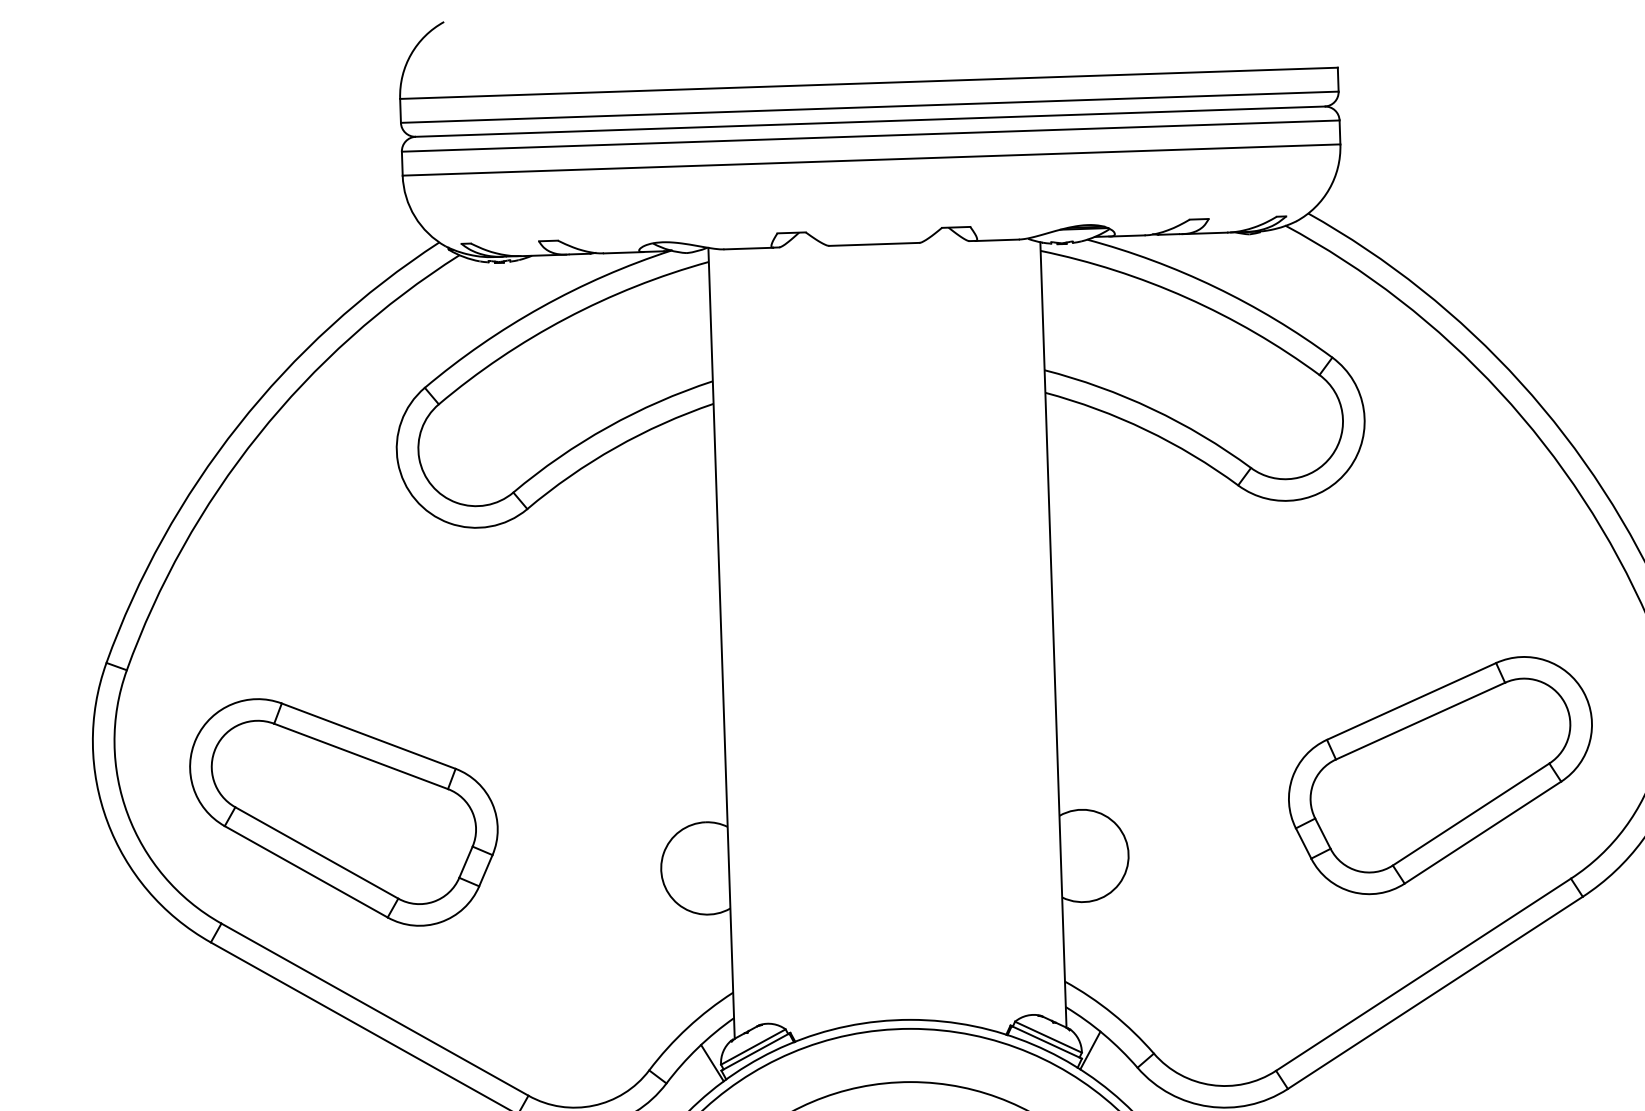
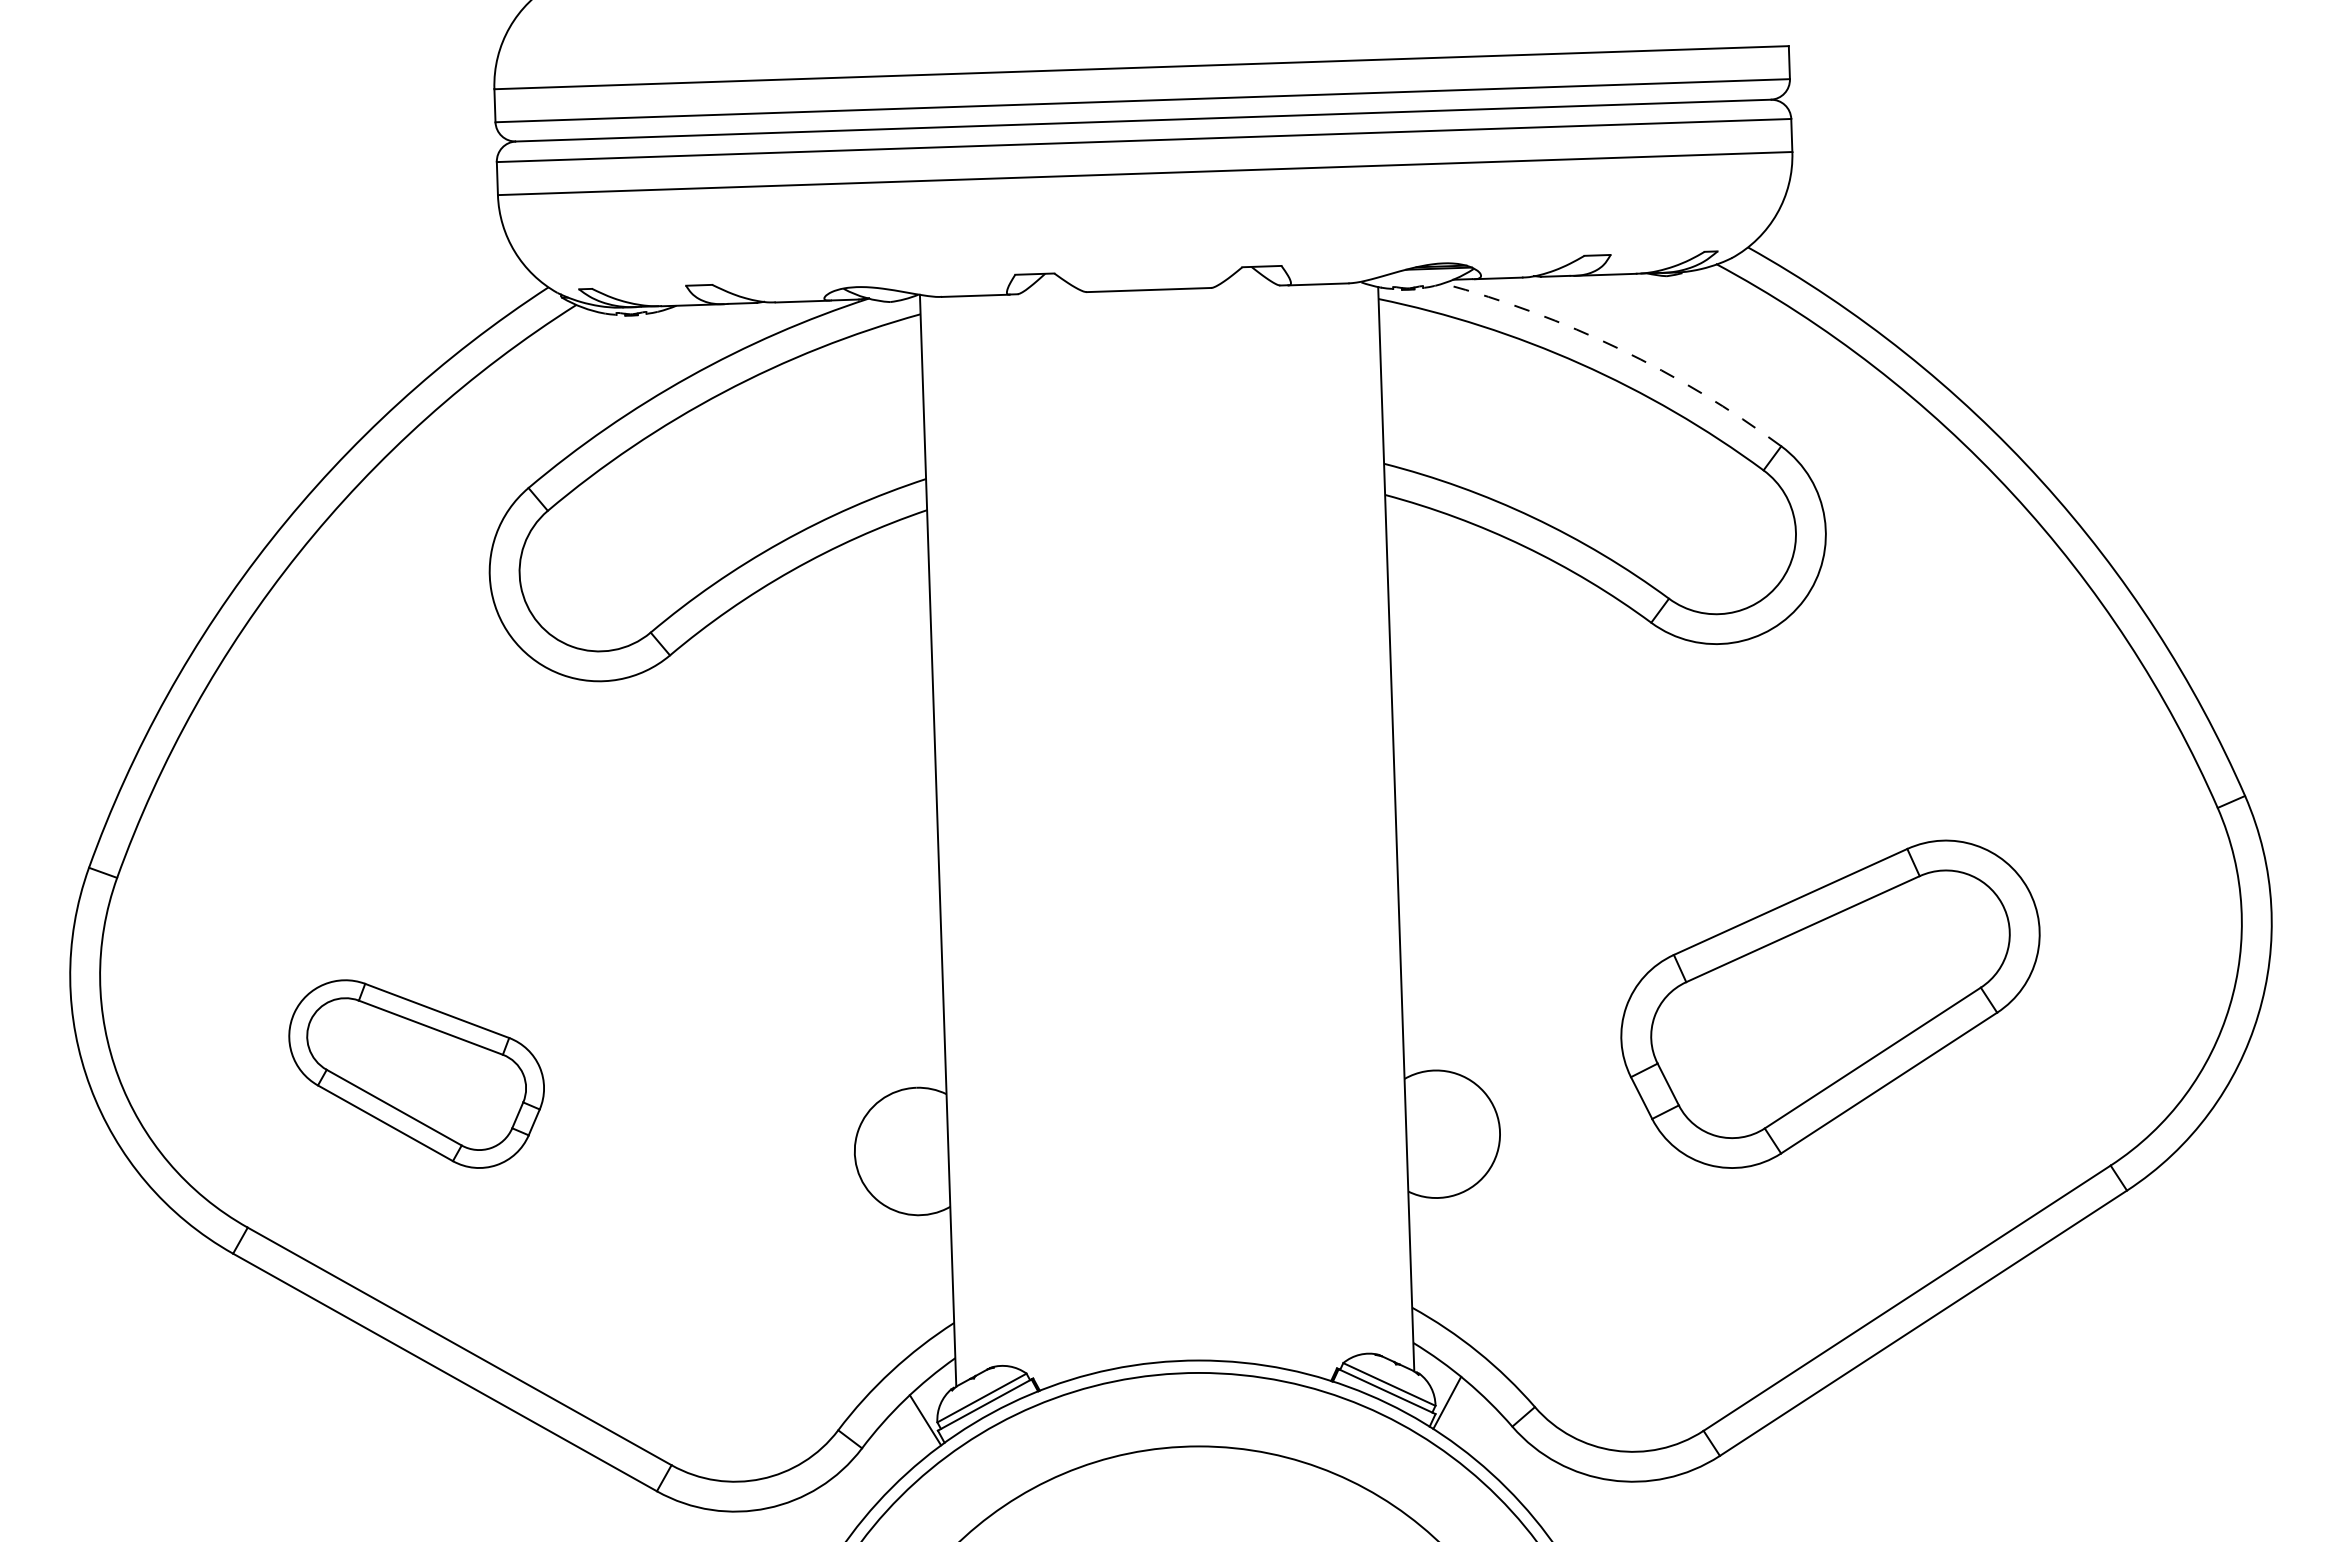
arc: (1215, 287) -> (1619, 349), solid -> dashed
part: (1440, 774) -> (1830, 1003), moved
part: (343, 811) -> (416, 1073), size x0.6

